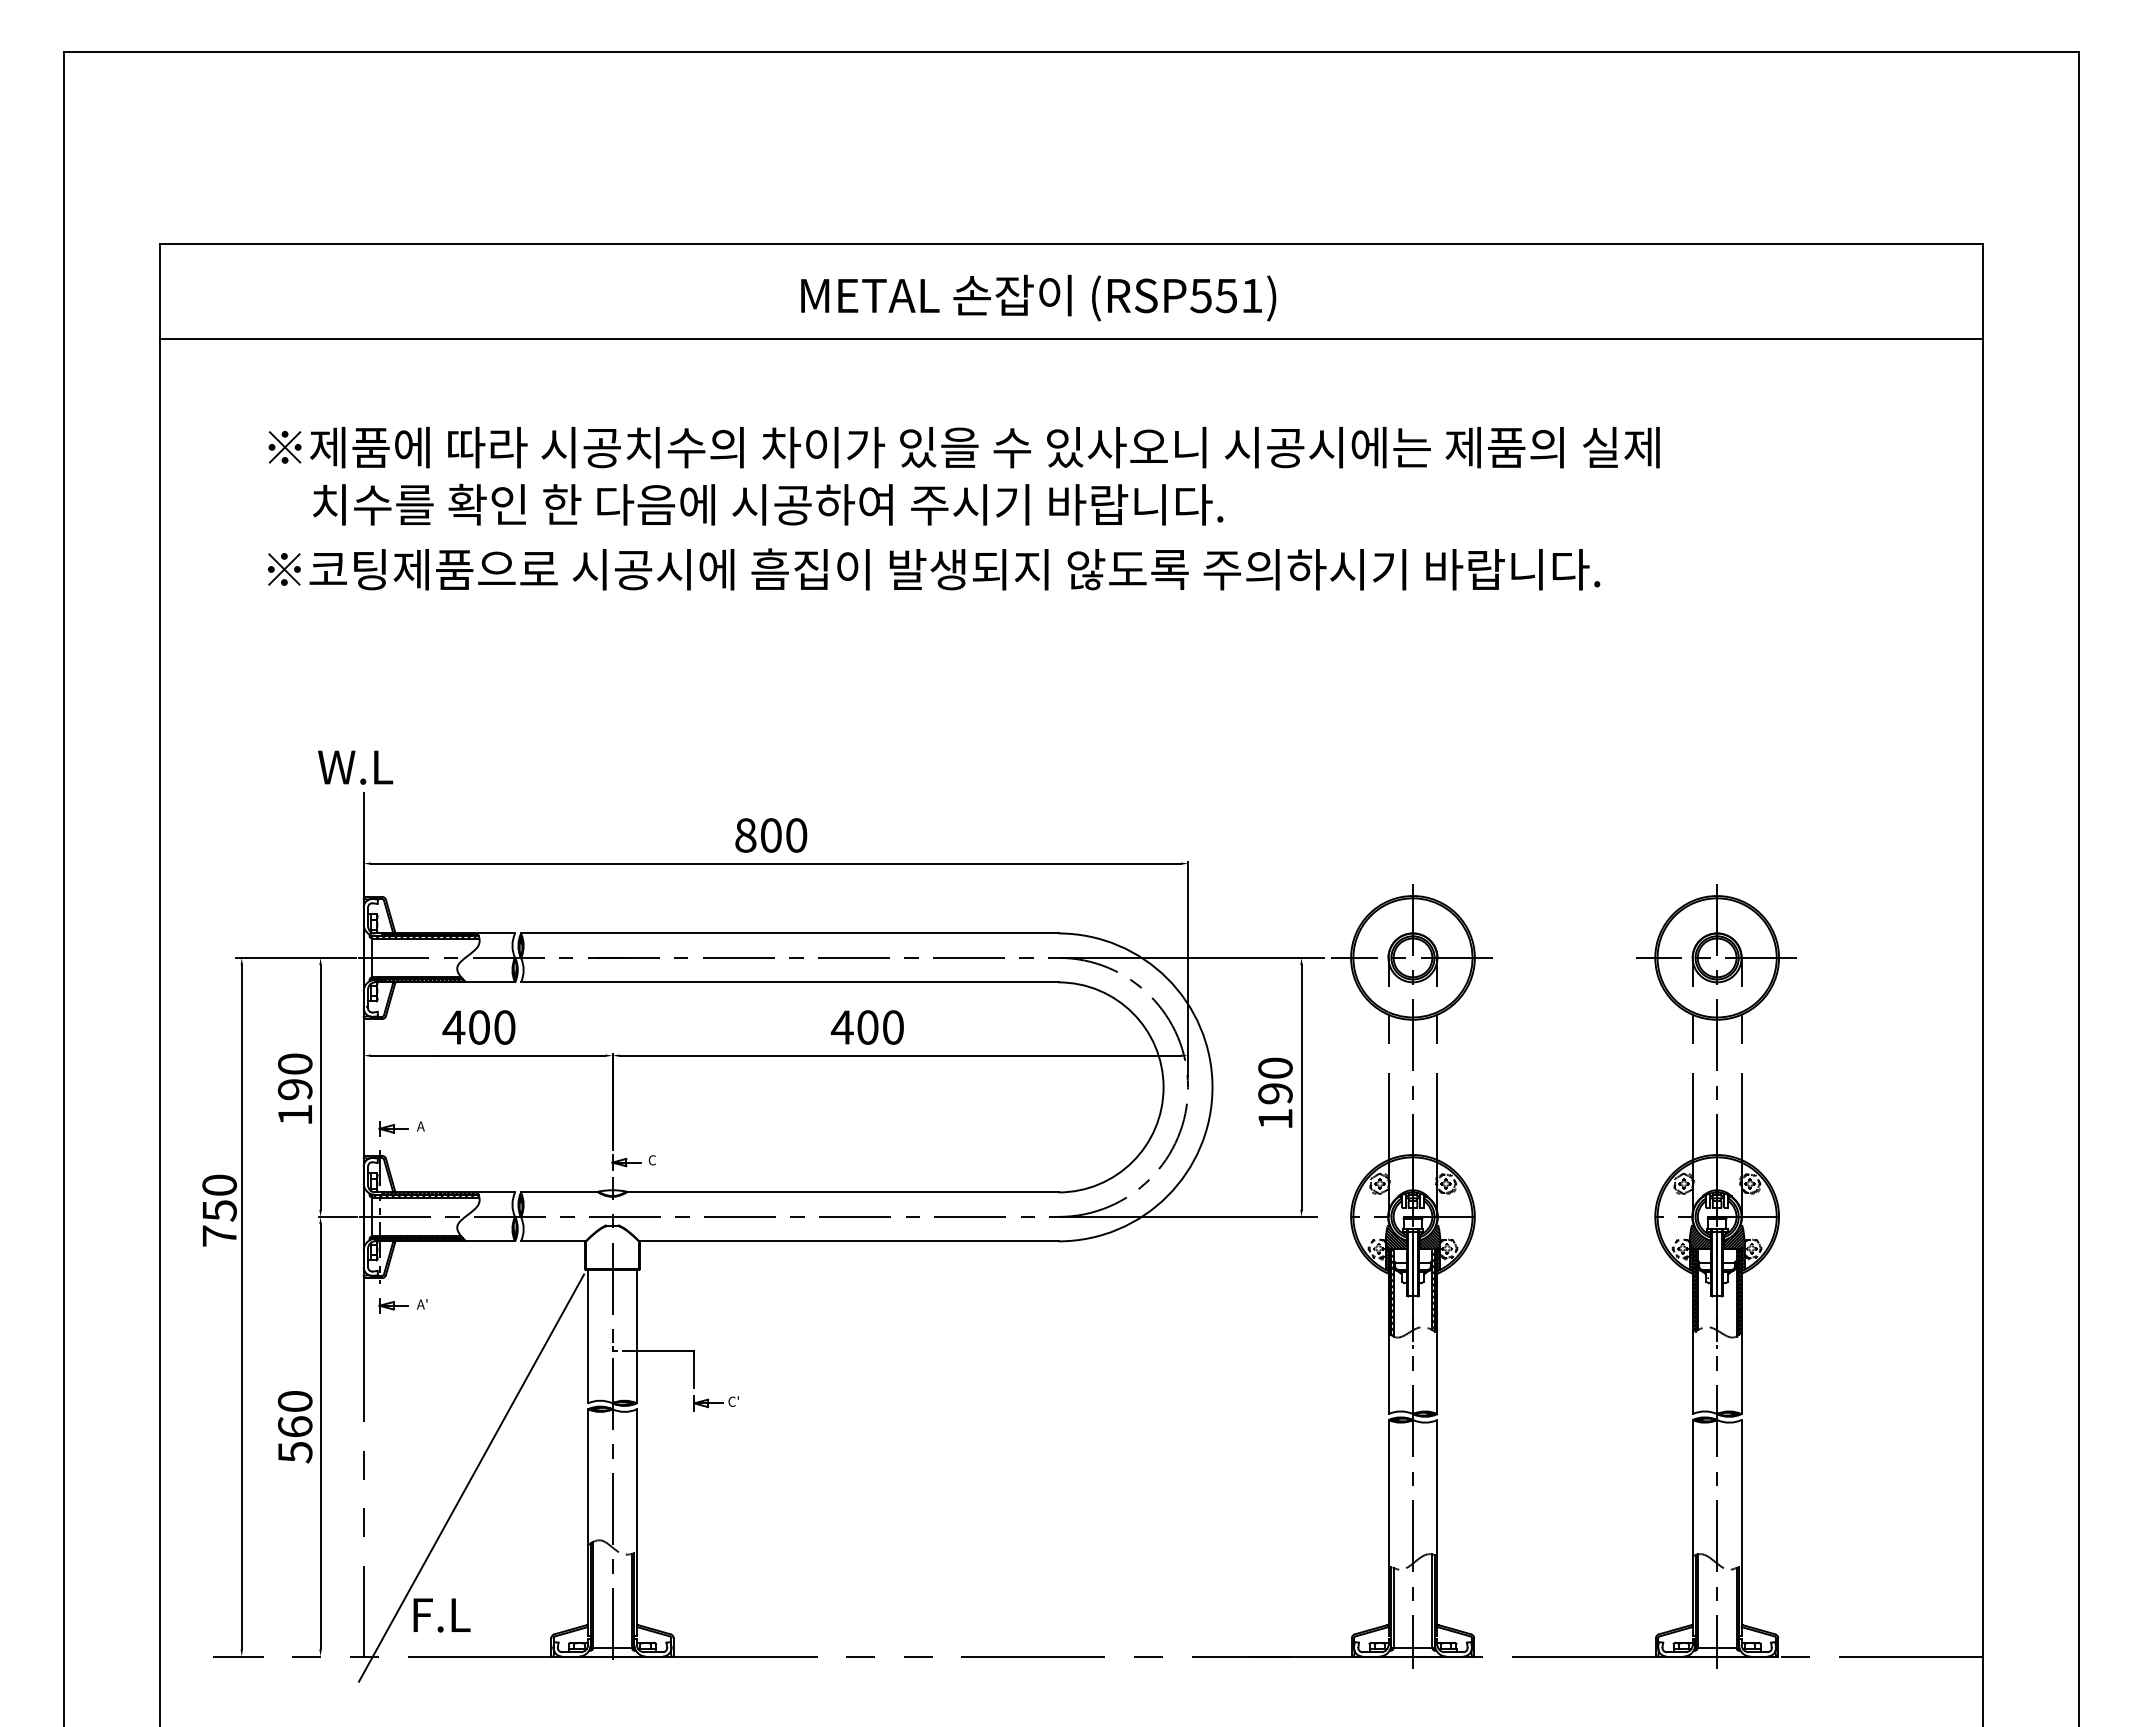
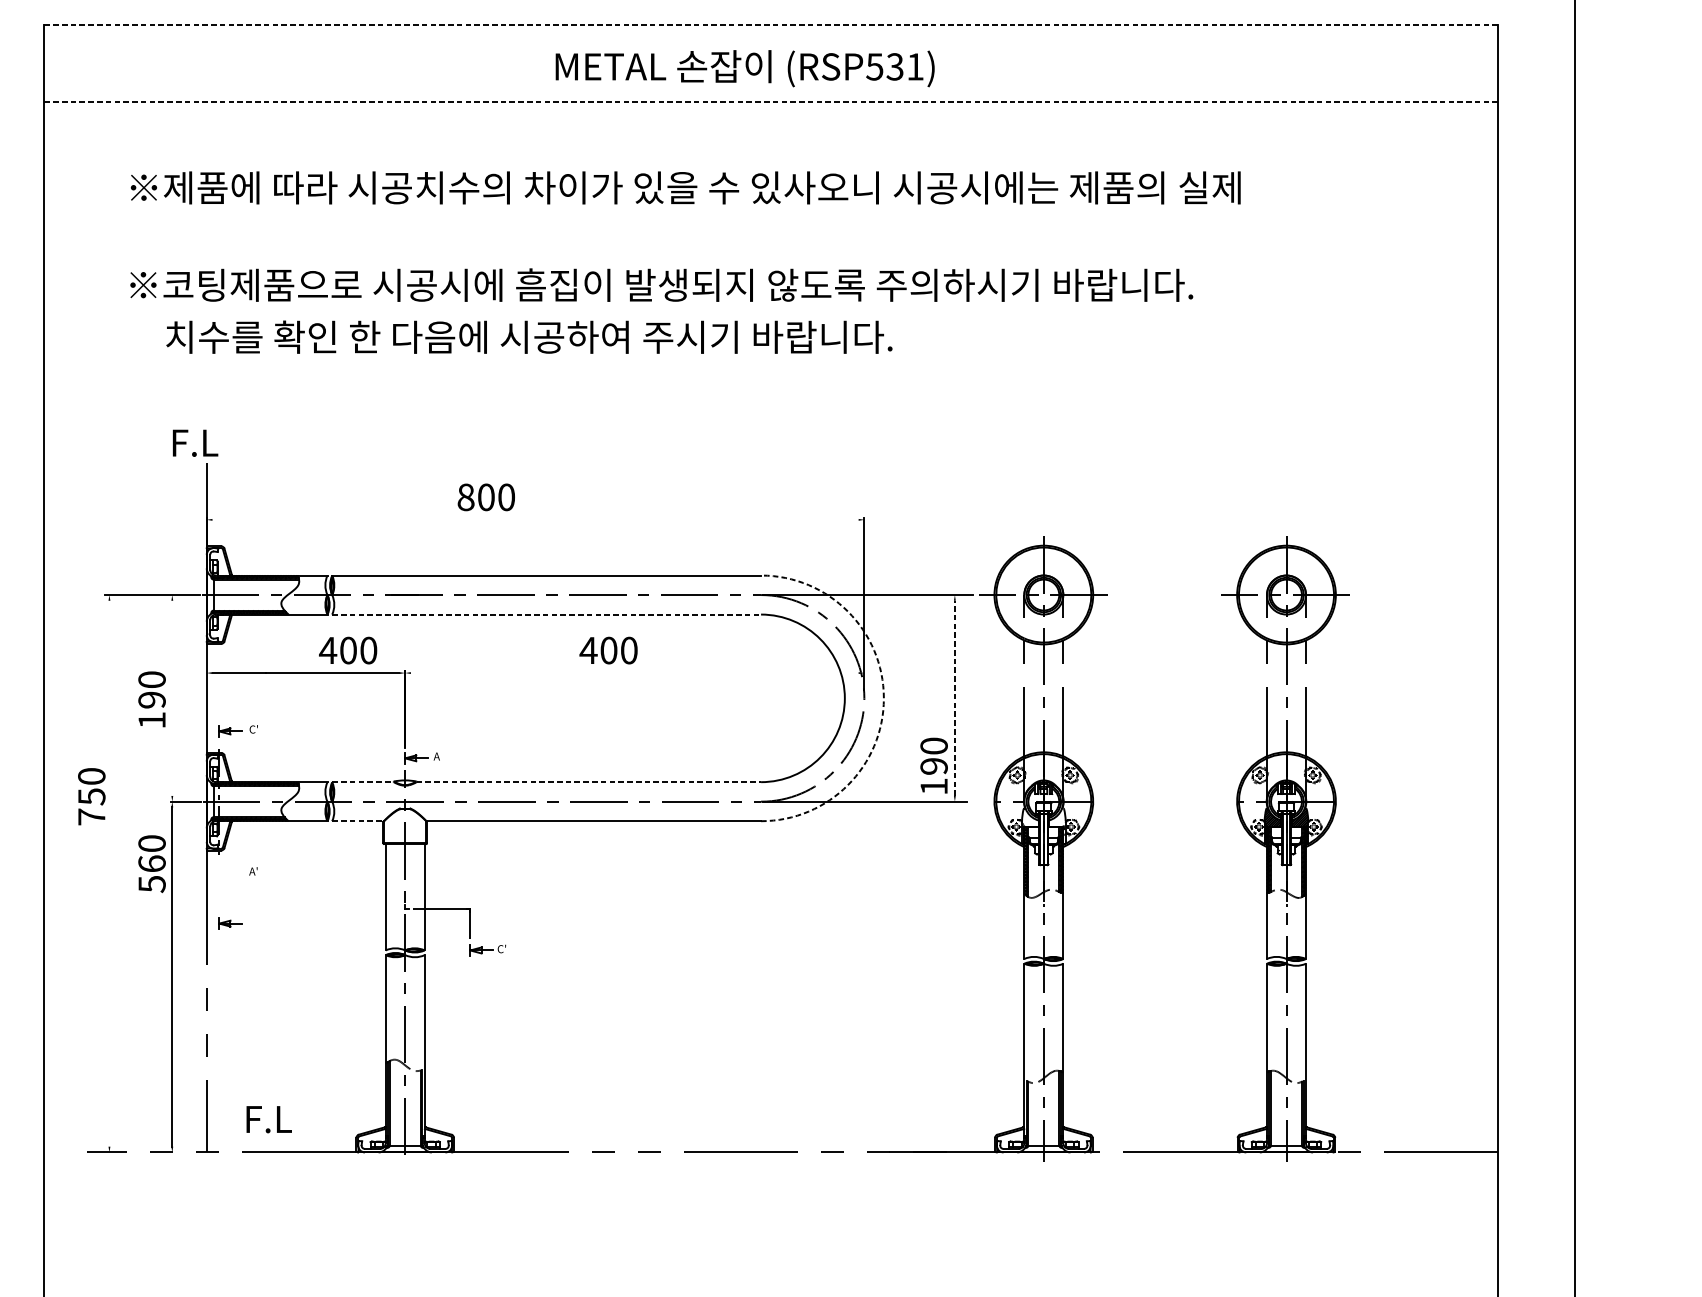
line: (1071, 243) -> (771, 25), solid -> dashed
text: (1226, 295) -> (895, 66), (RSP551) -> (RSP531)
line: (1071, 339) -> (771, 101), solid -> dashed
text: (768, 504) -> (529, 337), moved
text: (355, 767) -> (200, 443), W.L -> F.L
text: (771, 835) -> (486, 497), moved
line: (775, 863) -> (535, 519), removed
line: (789, 982) -> (546, 614), solid -> dashed
text: (478, 1027) -> (347, 650), moved
line: (899, 1055) -> (634, 672), removed
line: (1301, 1086) -> (954, 697), solid -> dashed
line: (320, 1087) -> (172, 698), removed
arc: (1212, 1087) -> (883, 698), solid -> dashed
text: (1275, 1092) -> (934, 765), moved
text: (422, 1126) -> (253, 729), A -> C'
text: (651, 1160) -> (436, 756), C -> A
line: (559, 1192) -> (362, 782), solid -> dashed
line: (842, 1192) -> (588, 782), solid -> dashed
line: (553, 1241) -> (358, 821), solid -> dashed
hatch: (1395, 1247) -> (1029, 826), removed
hatch: (1429, 1247) -> (1057, 826), removed
part: (393, 1305) -> (230, 923), moved
line: (241, 1307) -> (109, 873), removed
text: (295, 1427) -> (152, 864), moved
line: (471, 1477) -> (292, 1009), removed

